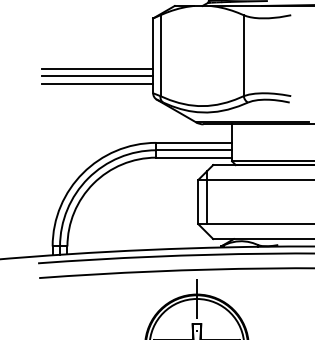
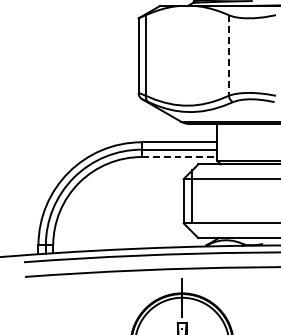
line: (243, 56) -> (228, 56), solid -> dashed
line: (97, 68) -> (83, 68), removed
line: (97, 76) -> (83, 76), removed
line: (97, 83) -> (83, 83), removed
line: (194, 157) -> (179, 156), solid -> dashed

